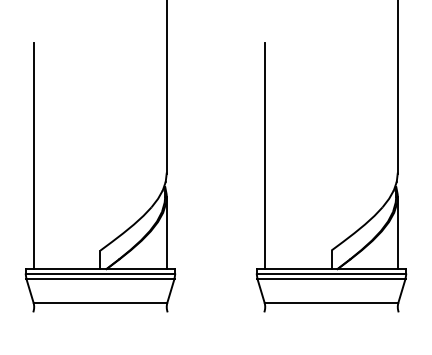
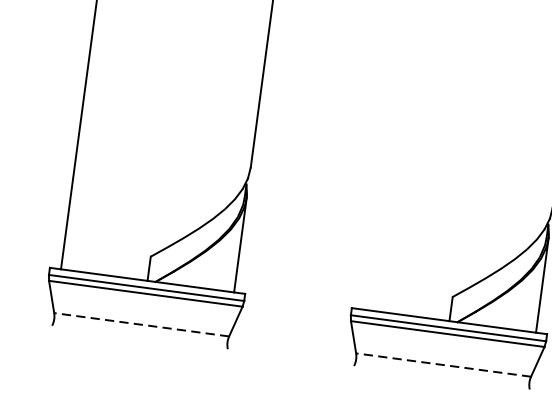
line: (265, 155) -> (383, 161), removed
line: (100, 302) -> (141, 324), solid -> dashed
line: (331, 302) -> (443, 364), solid -> dashed

